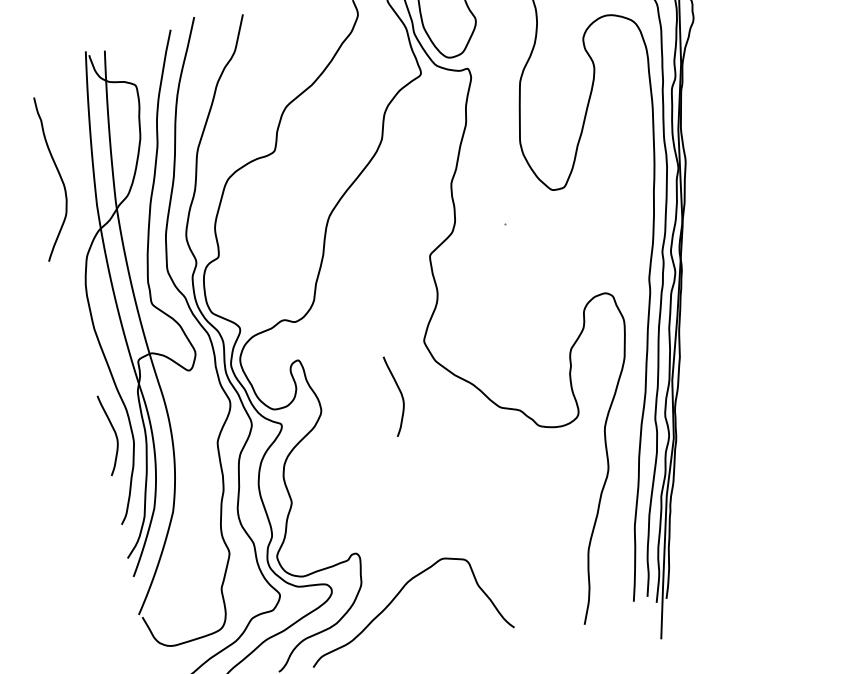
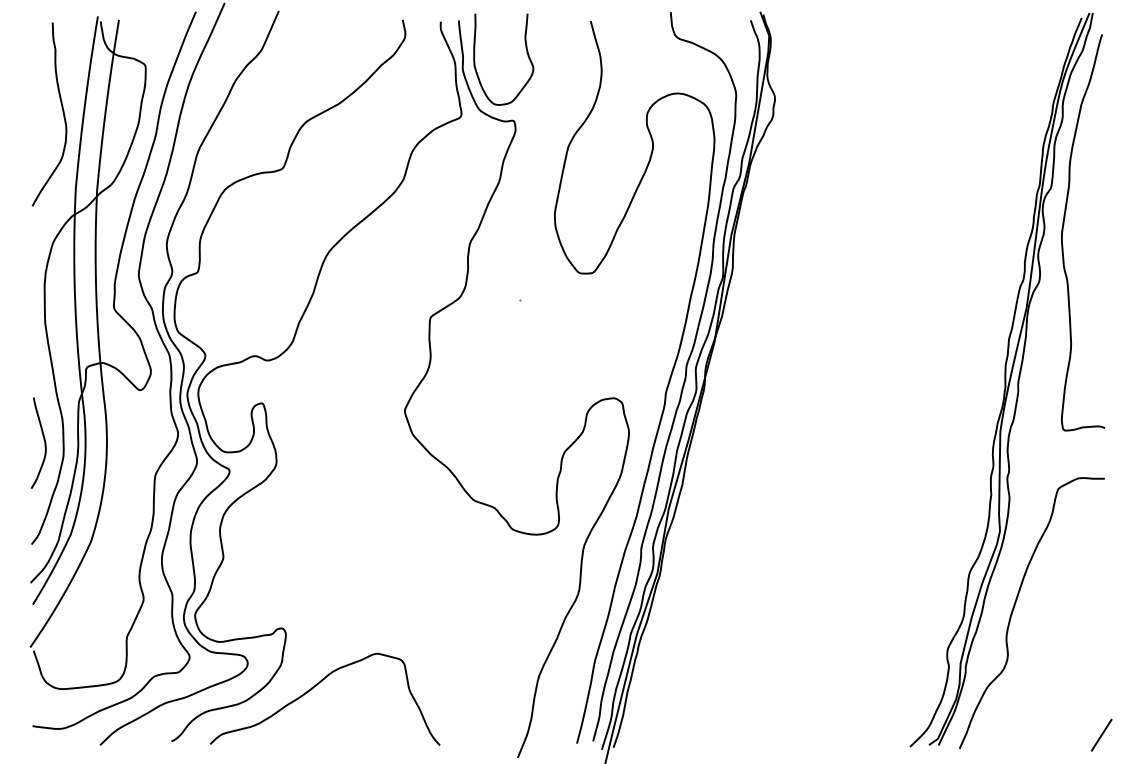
curve: (58, 174) -> (62, 112), moved
curve: (399, 392) -> (366, 461), removed

